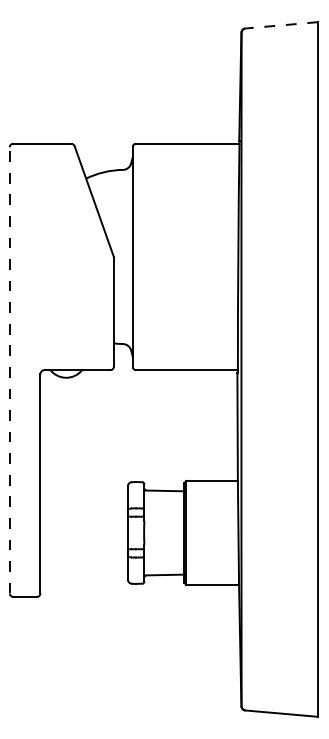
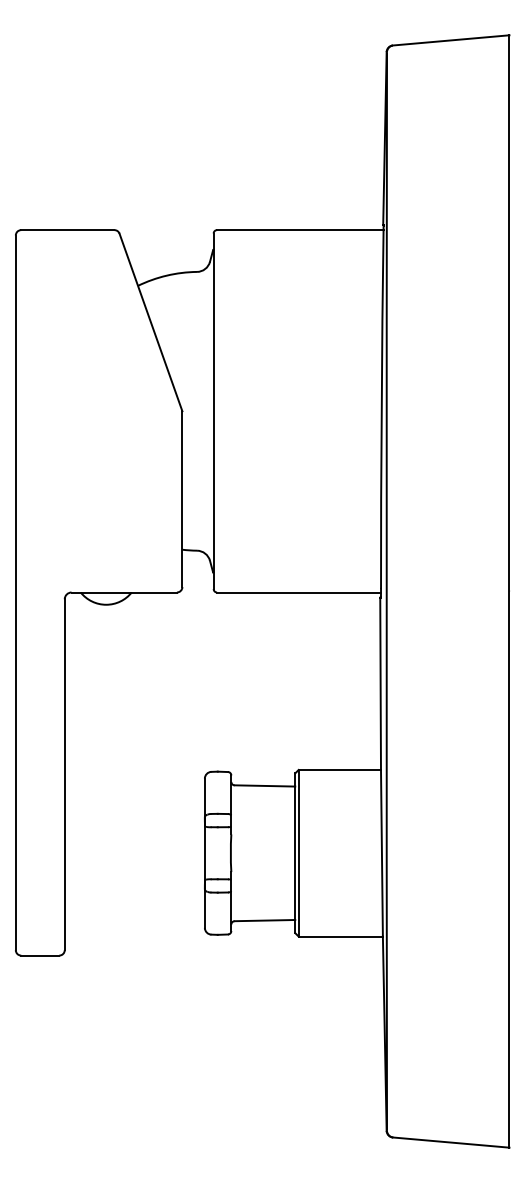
line: (281, 25) -> (450, 40), dashed -> solid
line: (9, 369) -> (15, 591), dashed -> solid

